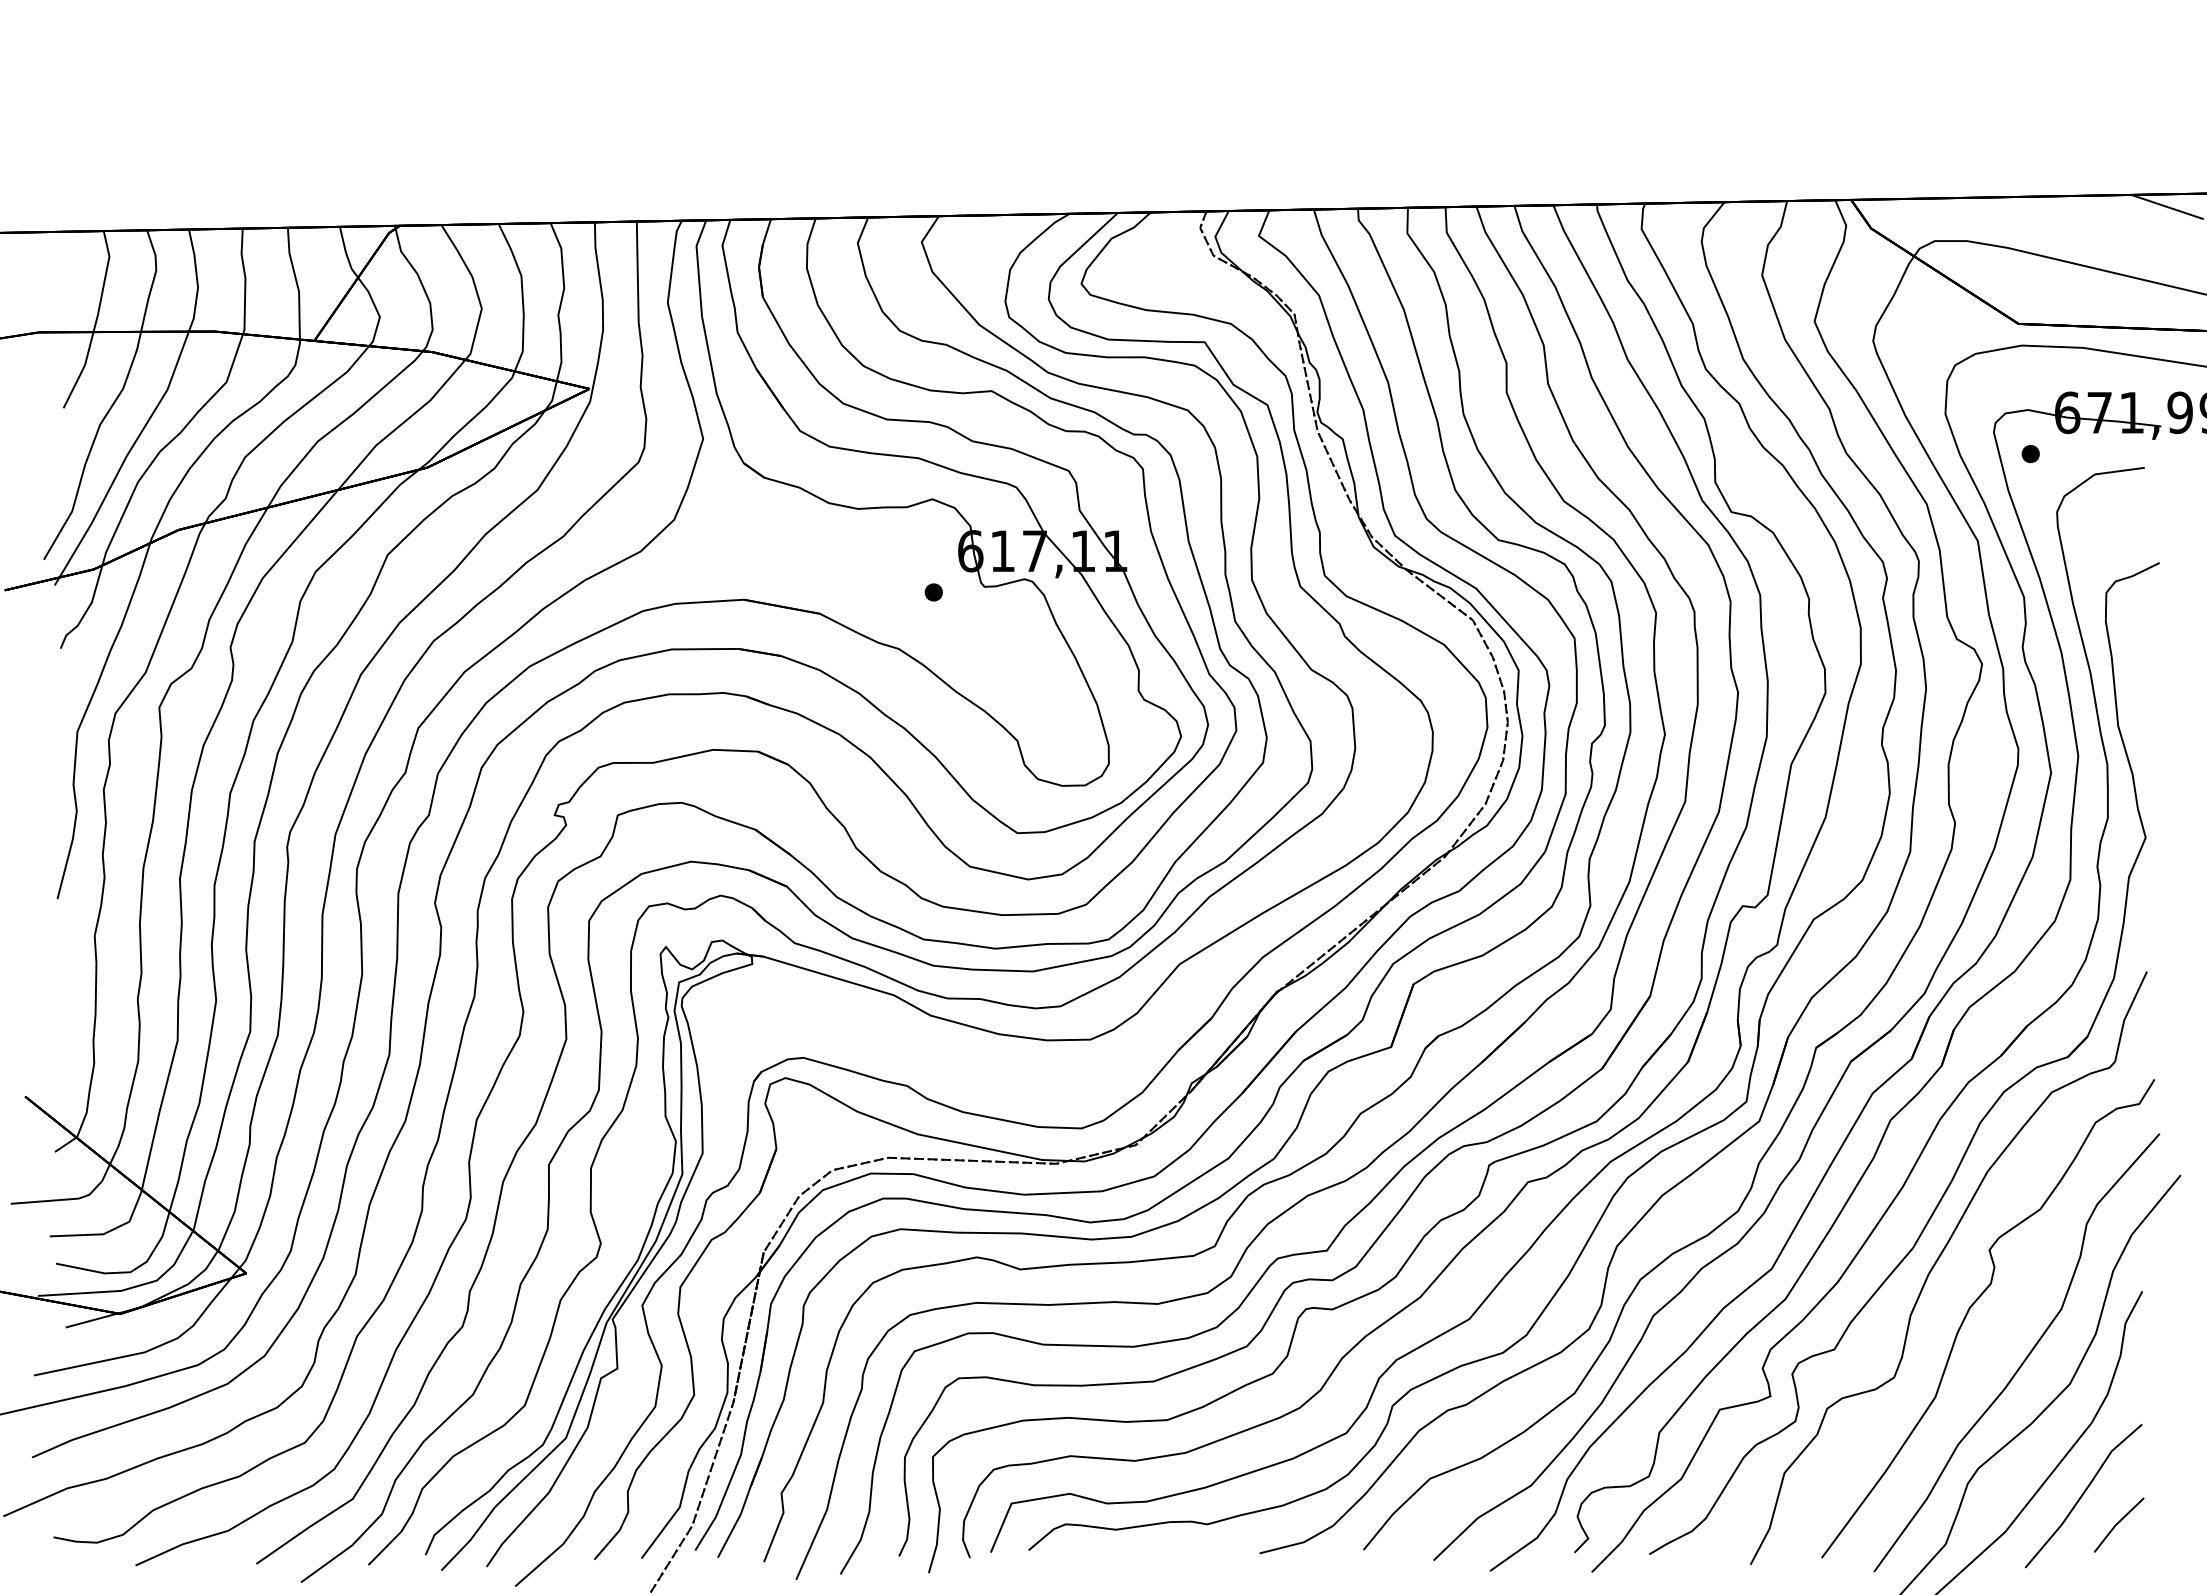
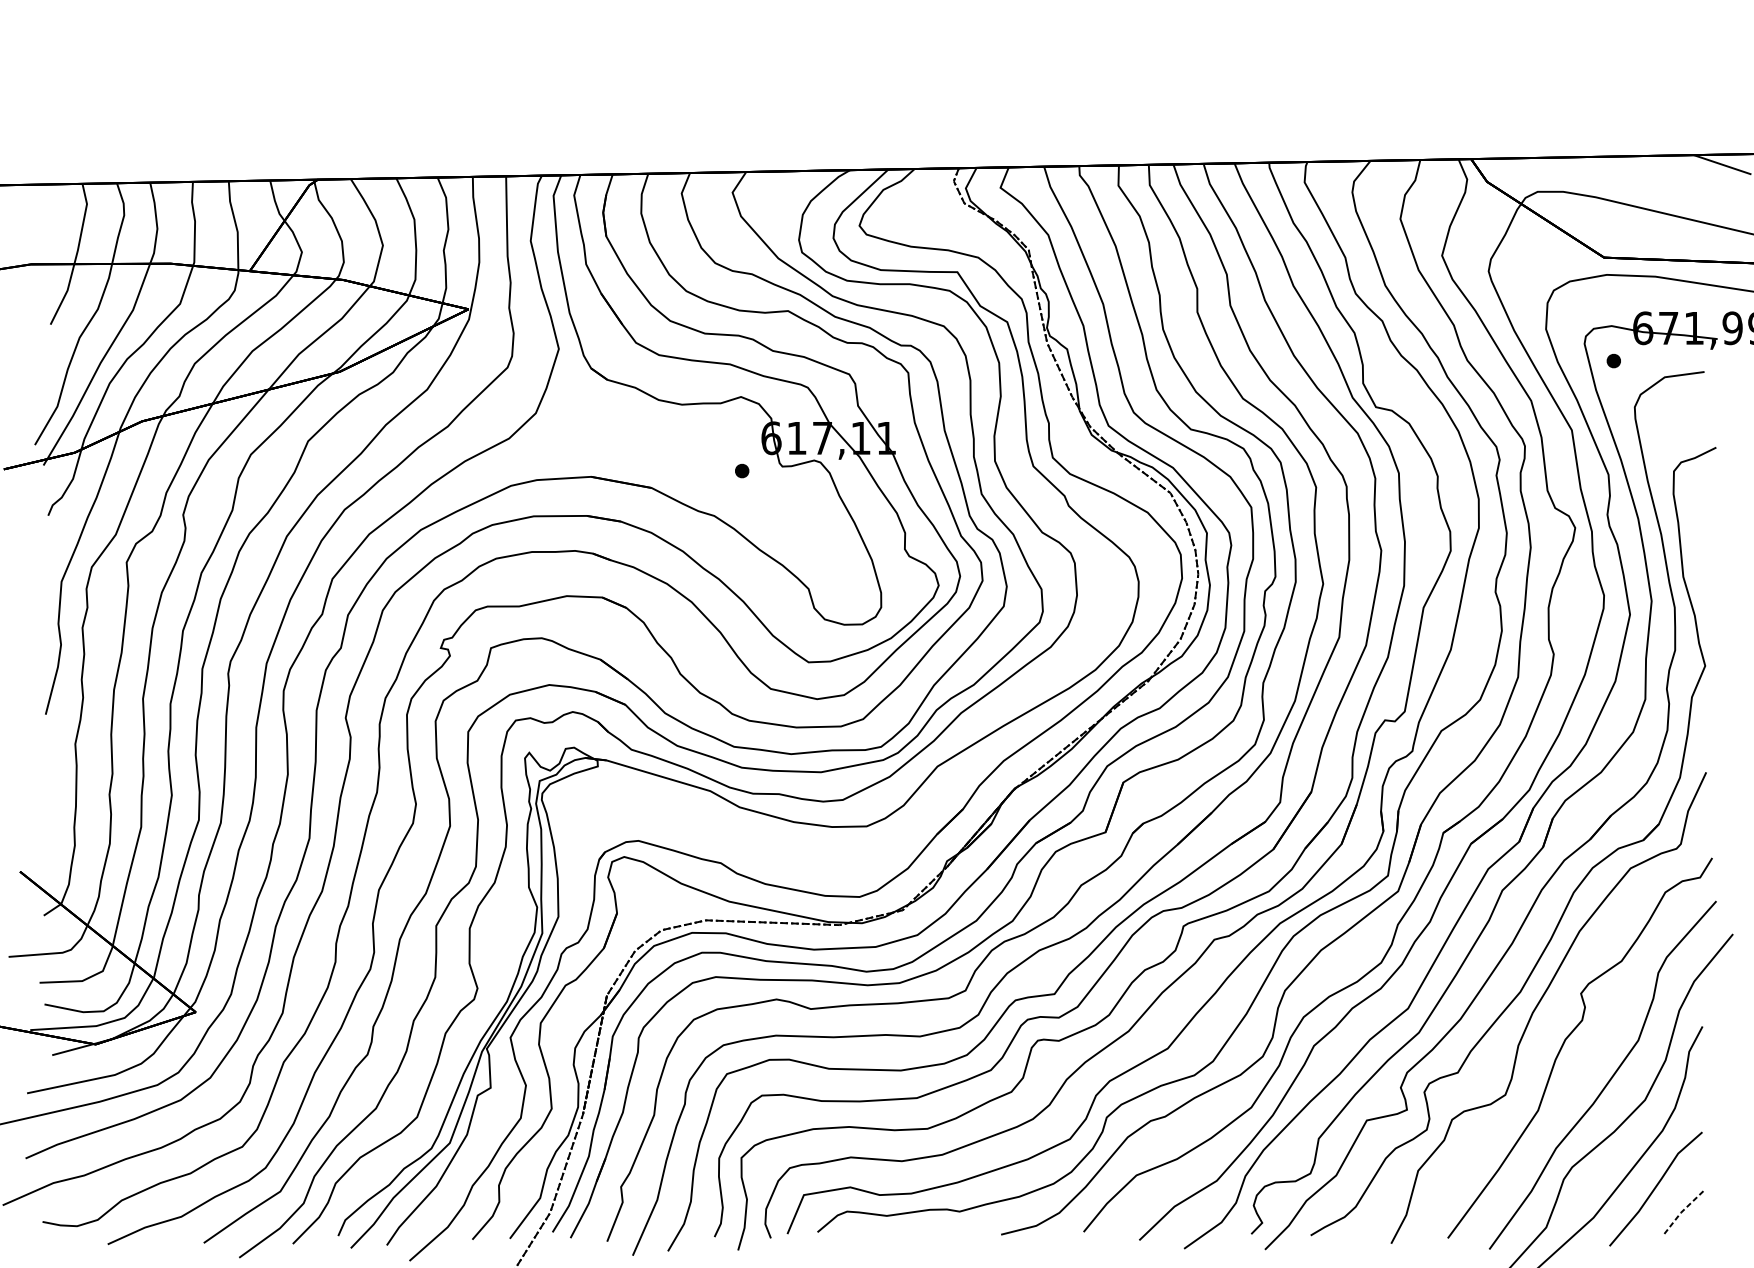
line: (2117, 1523) -> (1682, 1210), solid -> dashed

